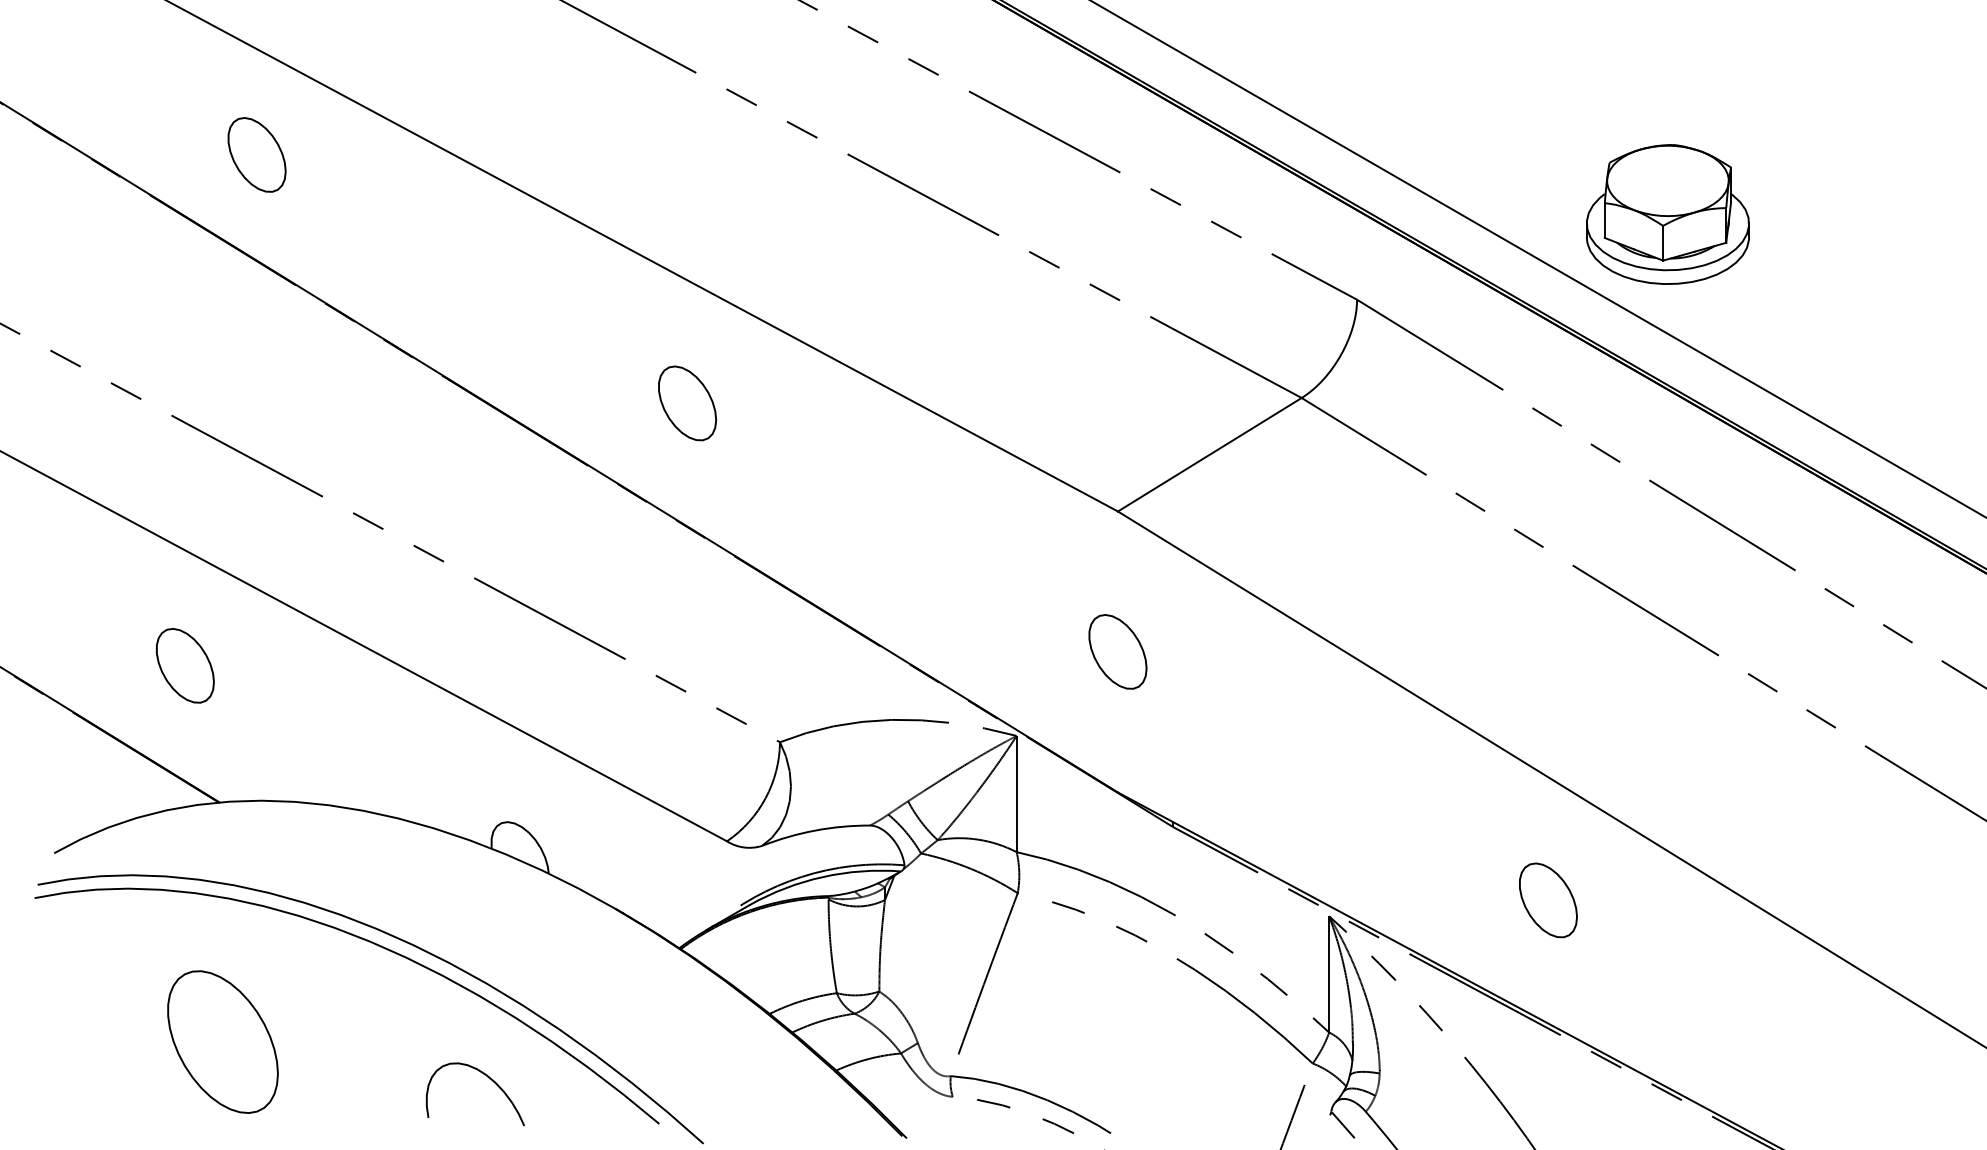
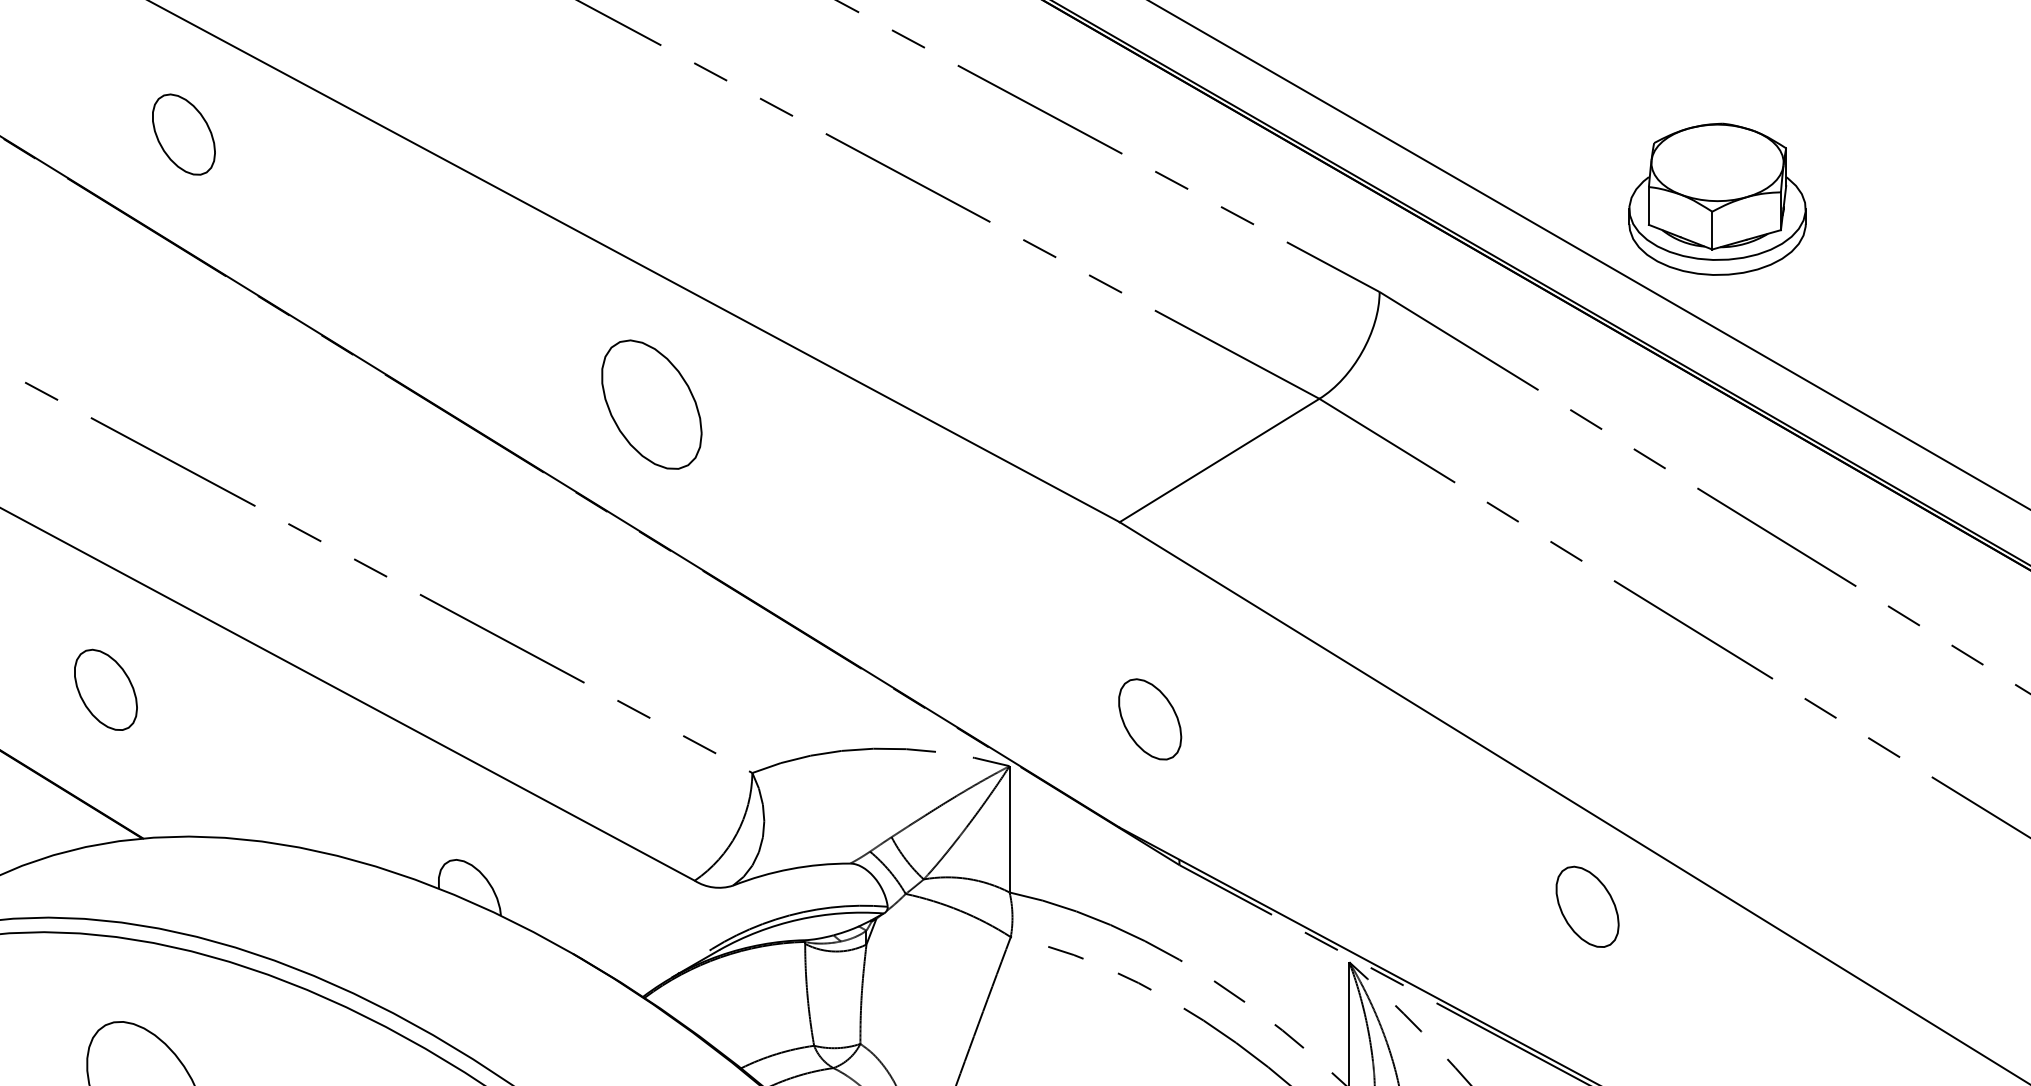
part: (687, 403) -> (651, 404), size x1.6
part: (1117, 651) -> (1149, 718), moved
part: (1548, 900) -> (1587, 907), moved

